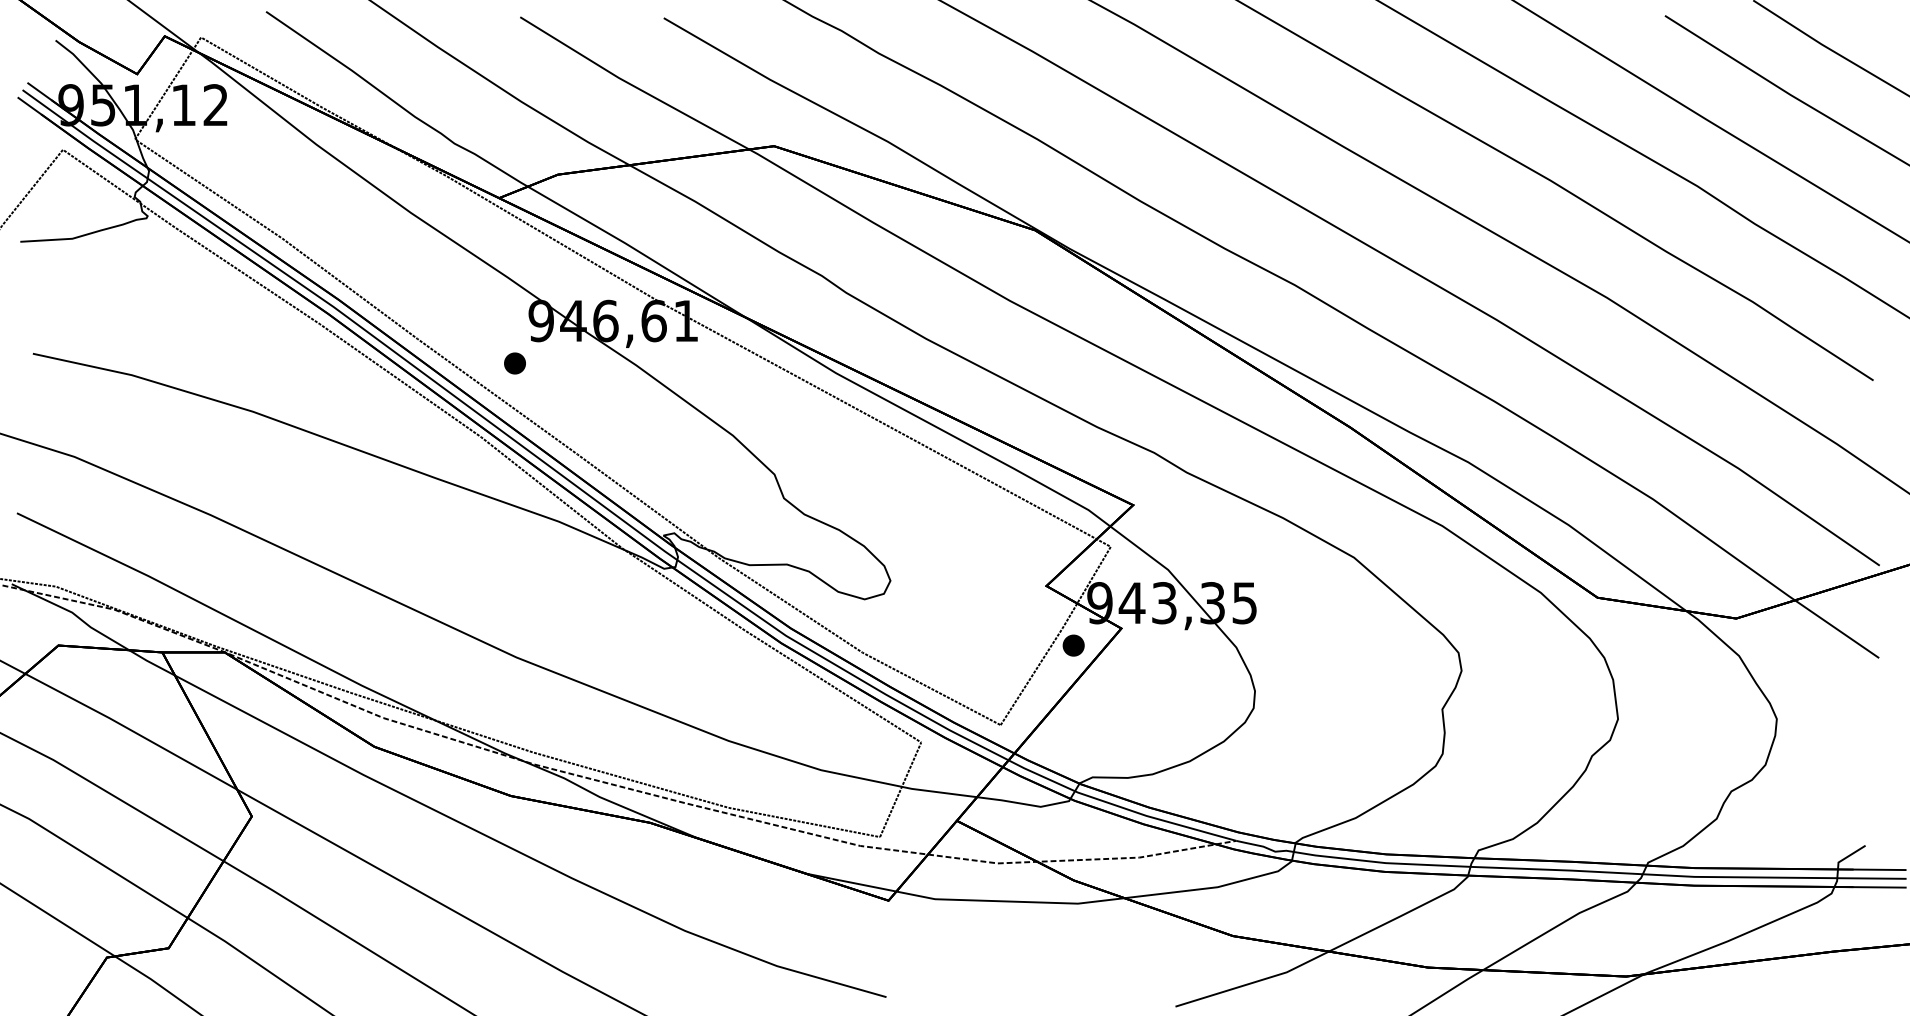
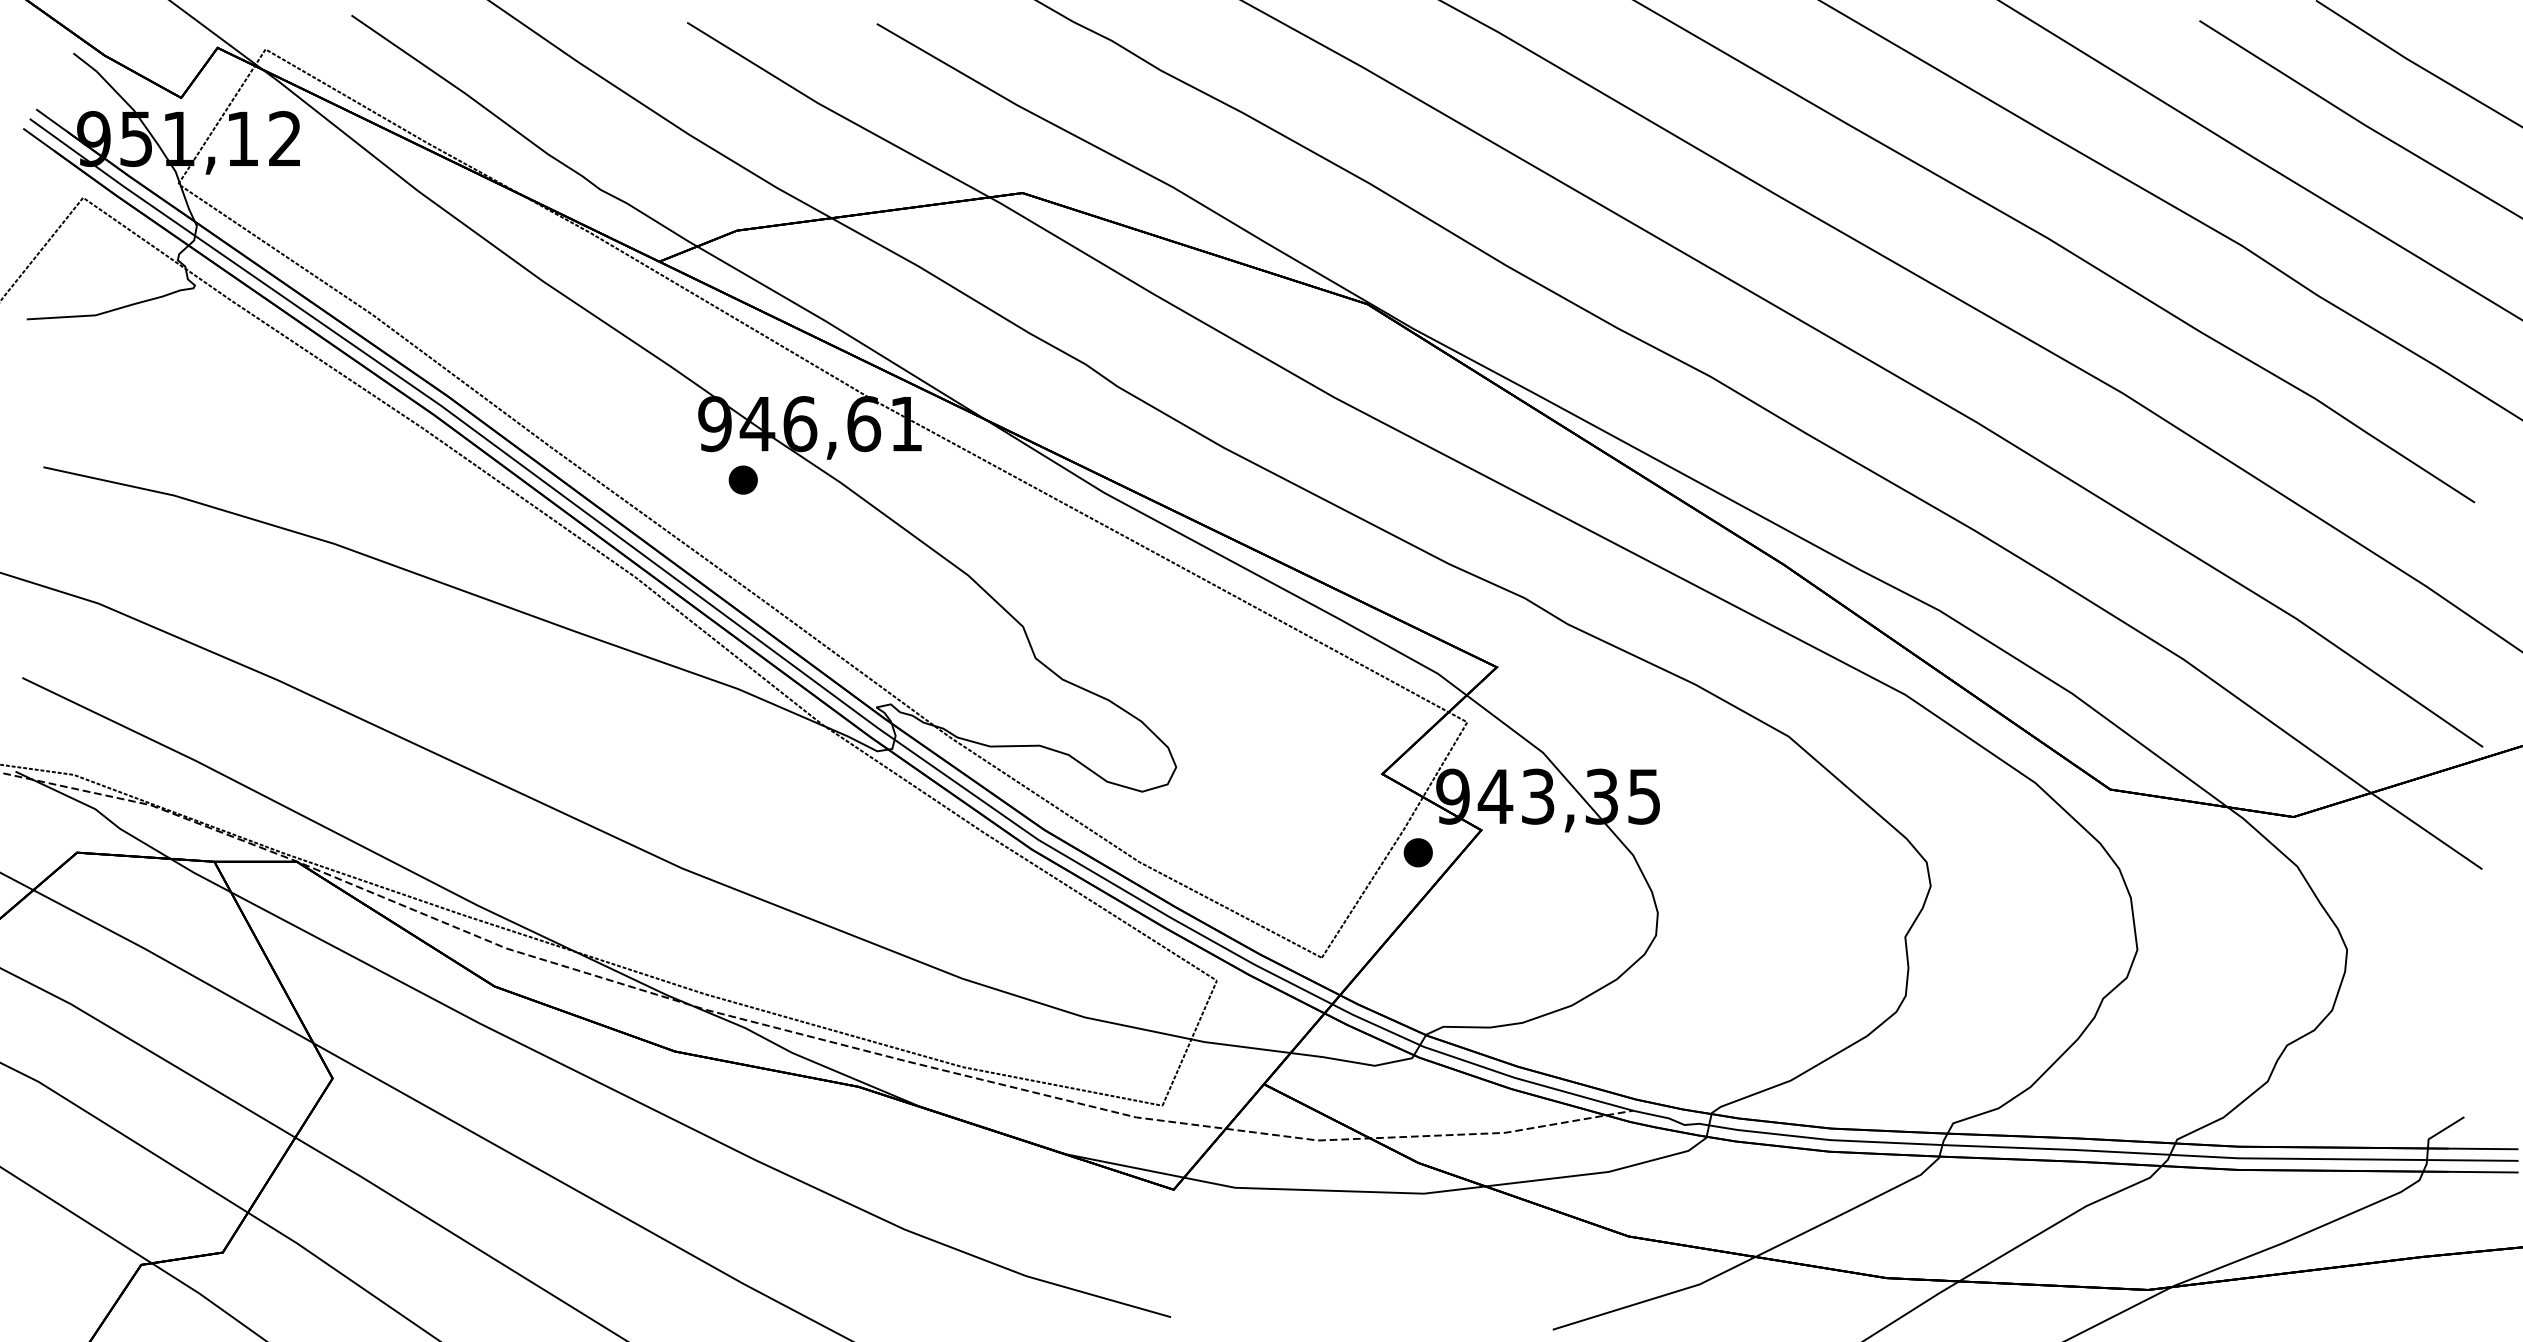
part: (514, 363) -> (742, 479), moved

